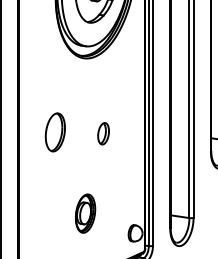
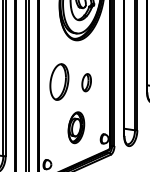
part: (55, 131) -> (59, 81), size x1.67
part: (103, 133) -> (86, 82), size x1.43
part: (85, 213) -> (76, 127), size x1.43

